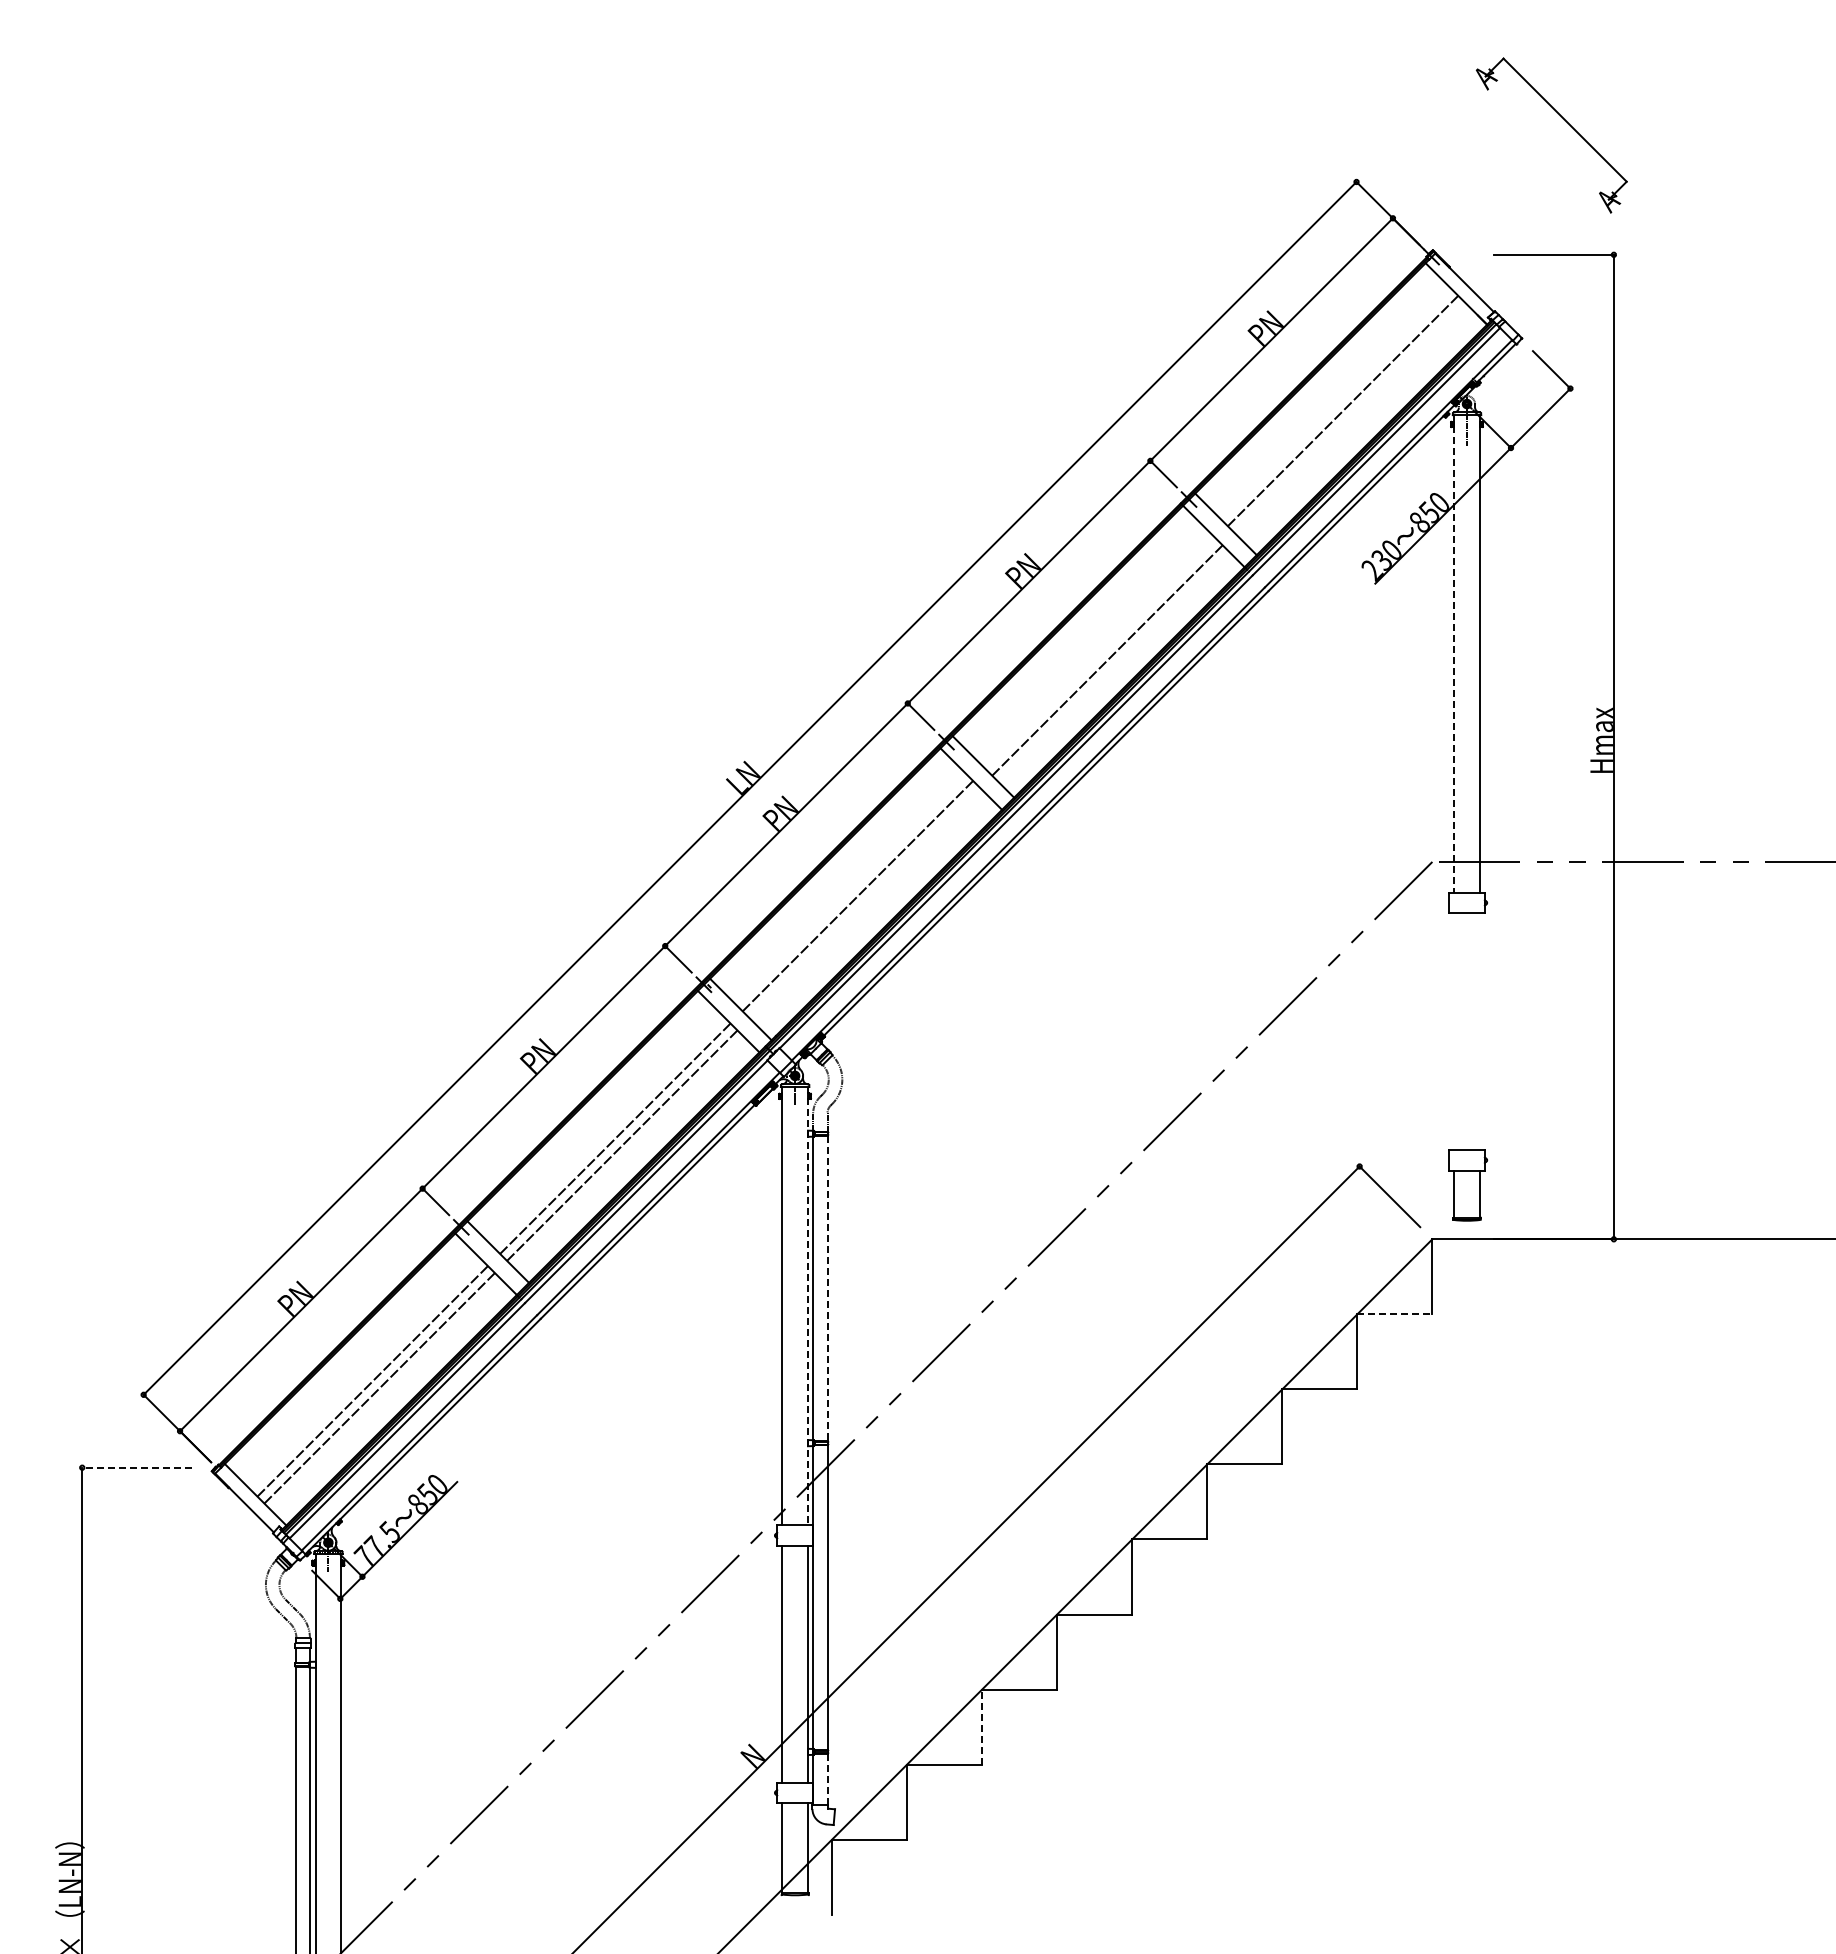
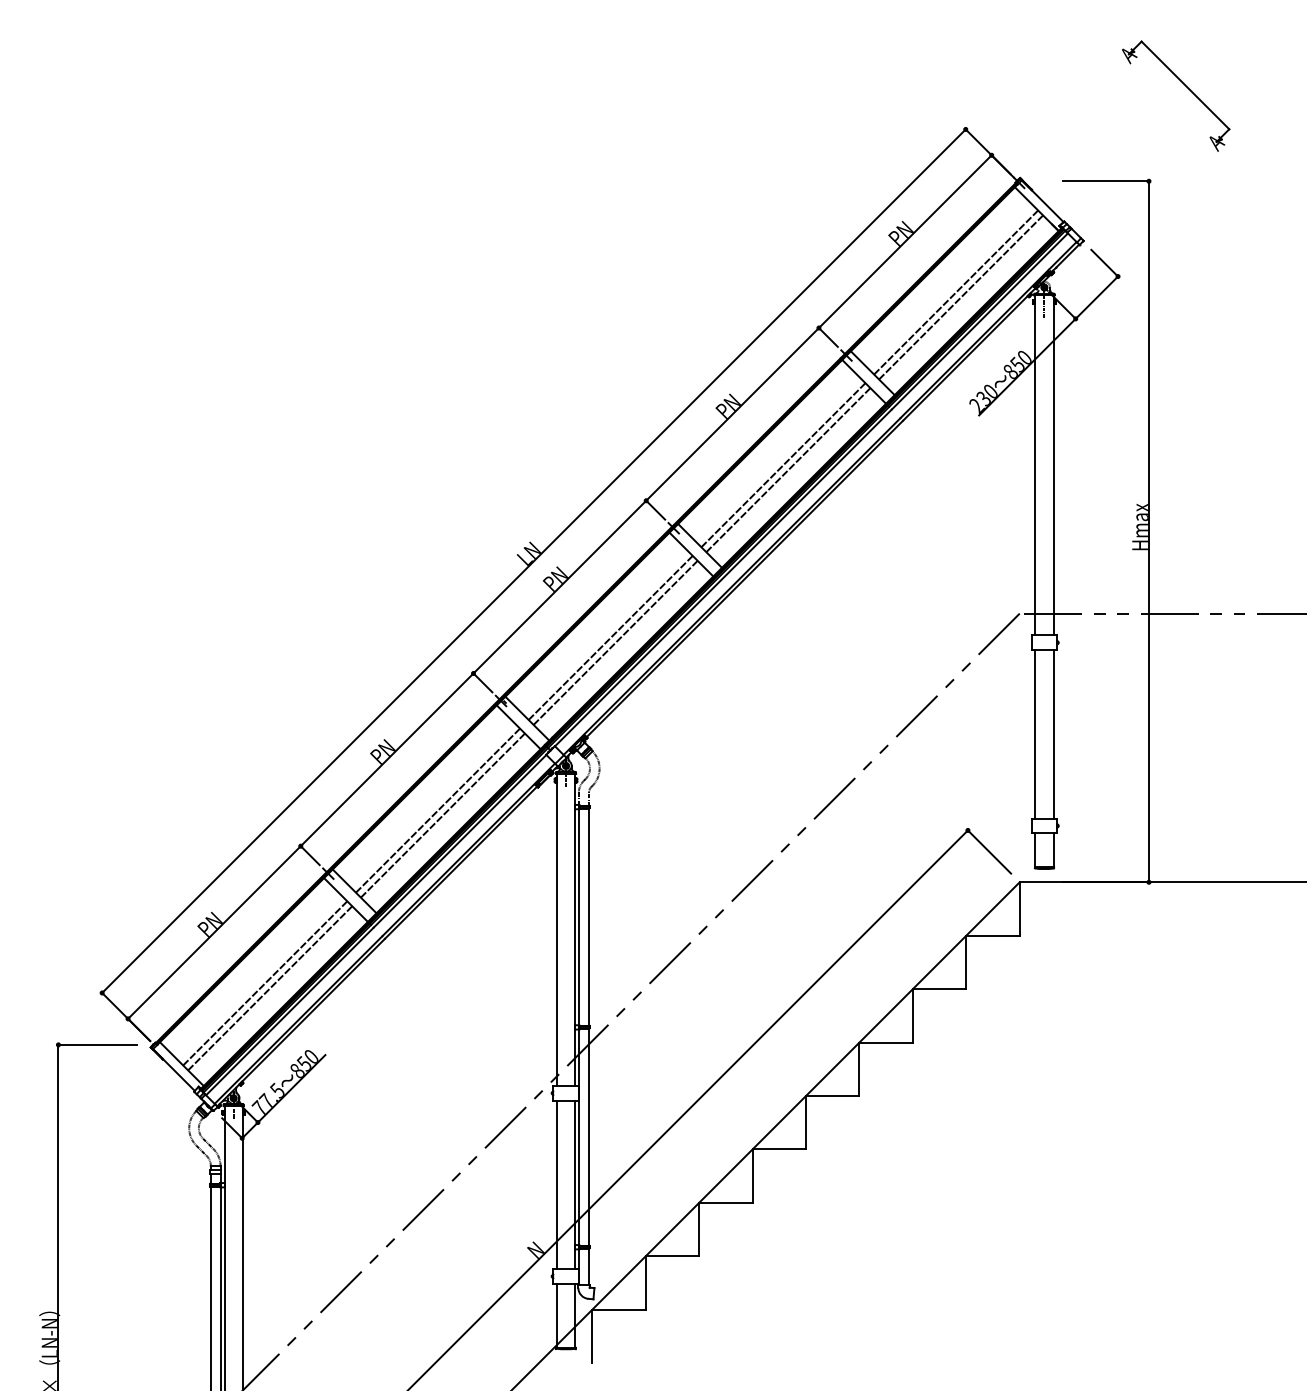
part: (1565, 121) -> (1185, 86), moved
line: (1349, 417) -> (960, 297), added
line: (1100, 653) -> (783, 465), added
line: (1454, 653) -> (1035, 465), dashed -> solid
line: (864, 902) -> (615, 642), added
line: (1454, 1031) -> (1035, 734), added
line: (1479, 1031) -> (1053, 734), added
line: (827, 1288) -> (589, 917), dashed -> solid
line: (807, 1306) -> (574, 930), dashed -> solid
line: (1394, 1314) -> (992, 935), dashed -> solid
line: (136, 1467) -> (97, 1044), dashed -> solid
line: (982, 1727) -> (699, 1229), dashed -> solid
line: (827, 1779) -> (589, 1266), dashed -> solid

